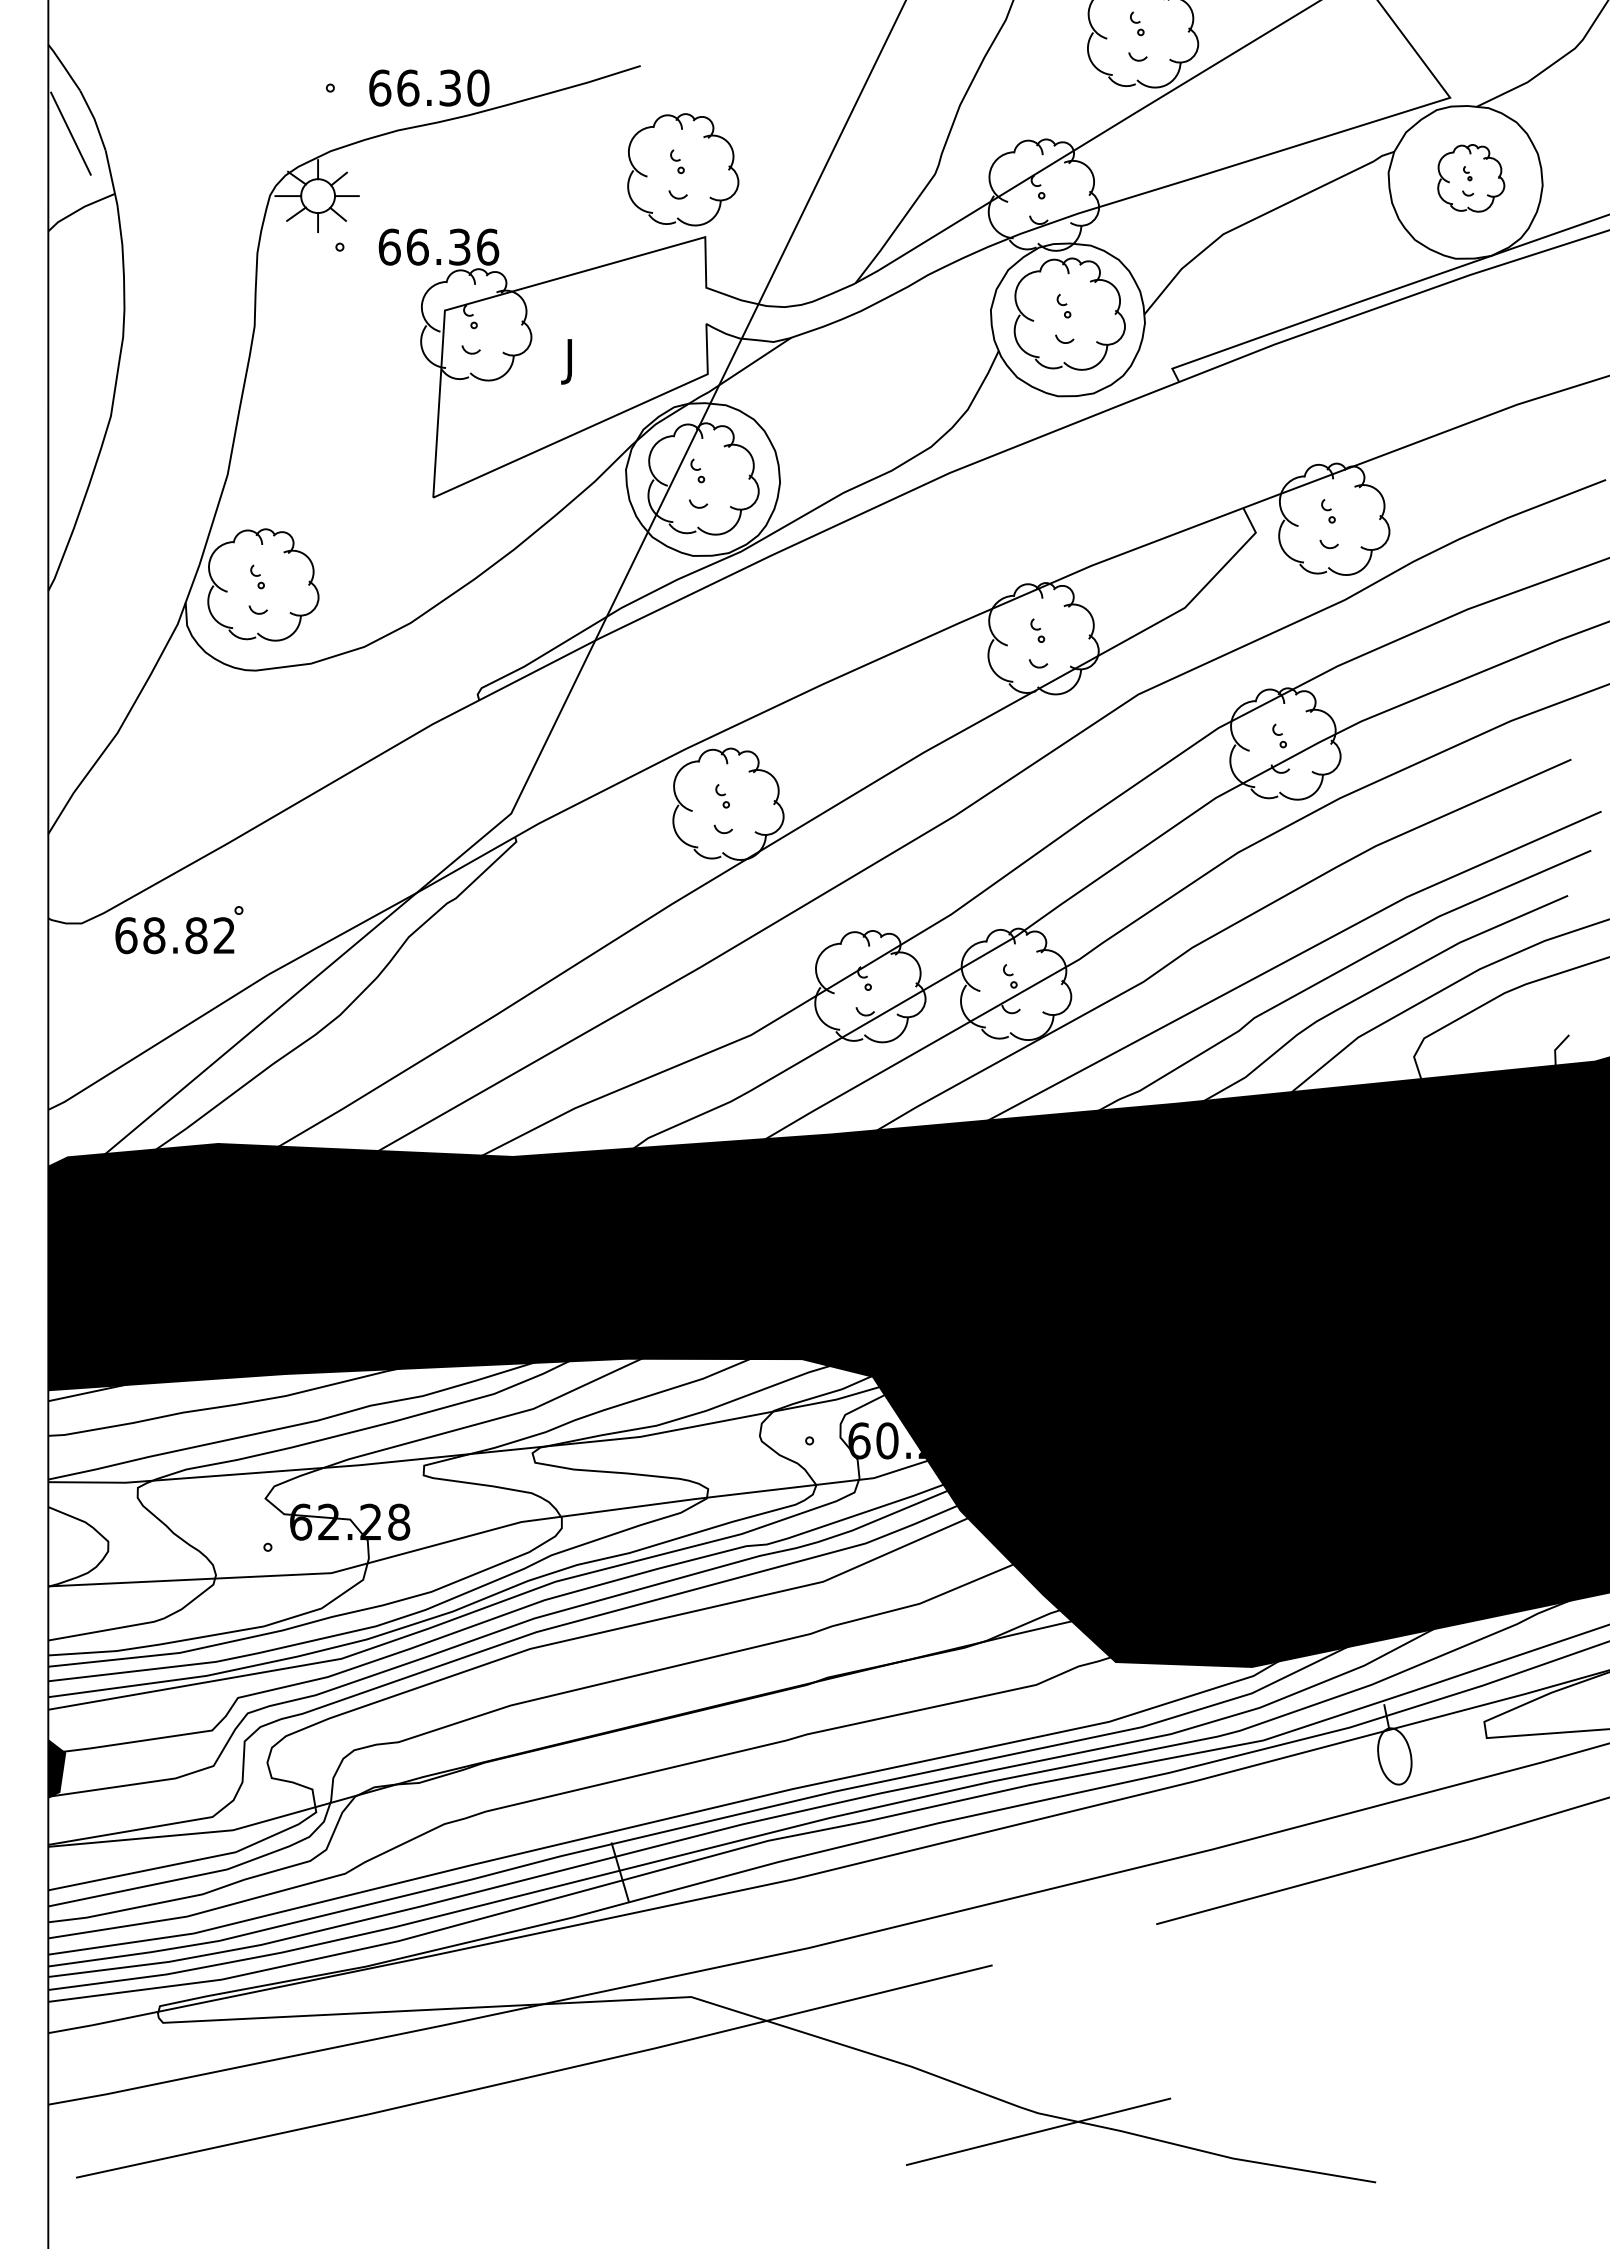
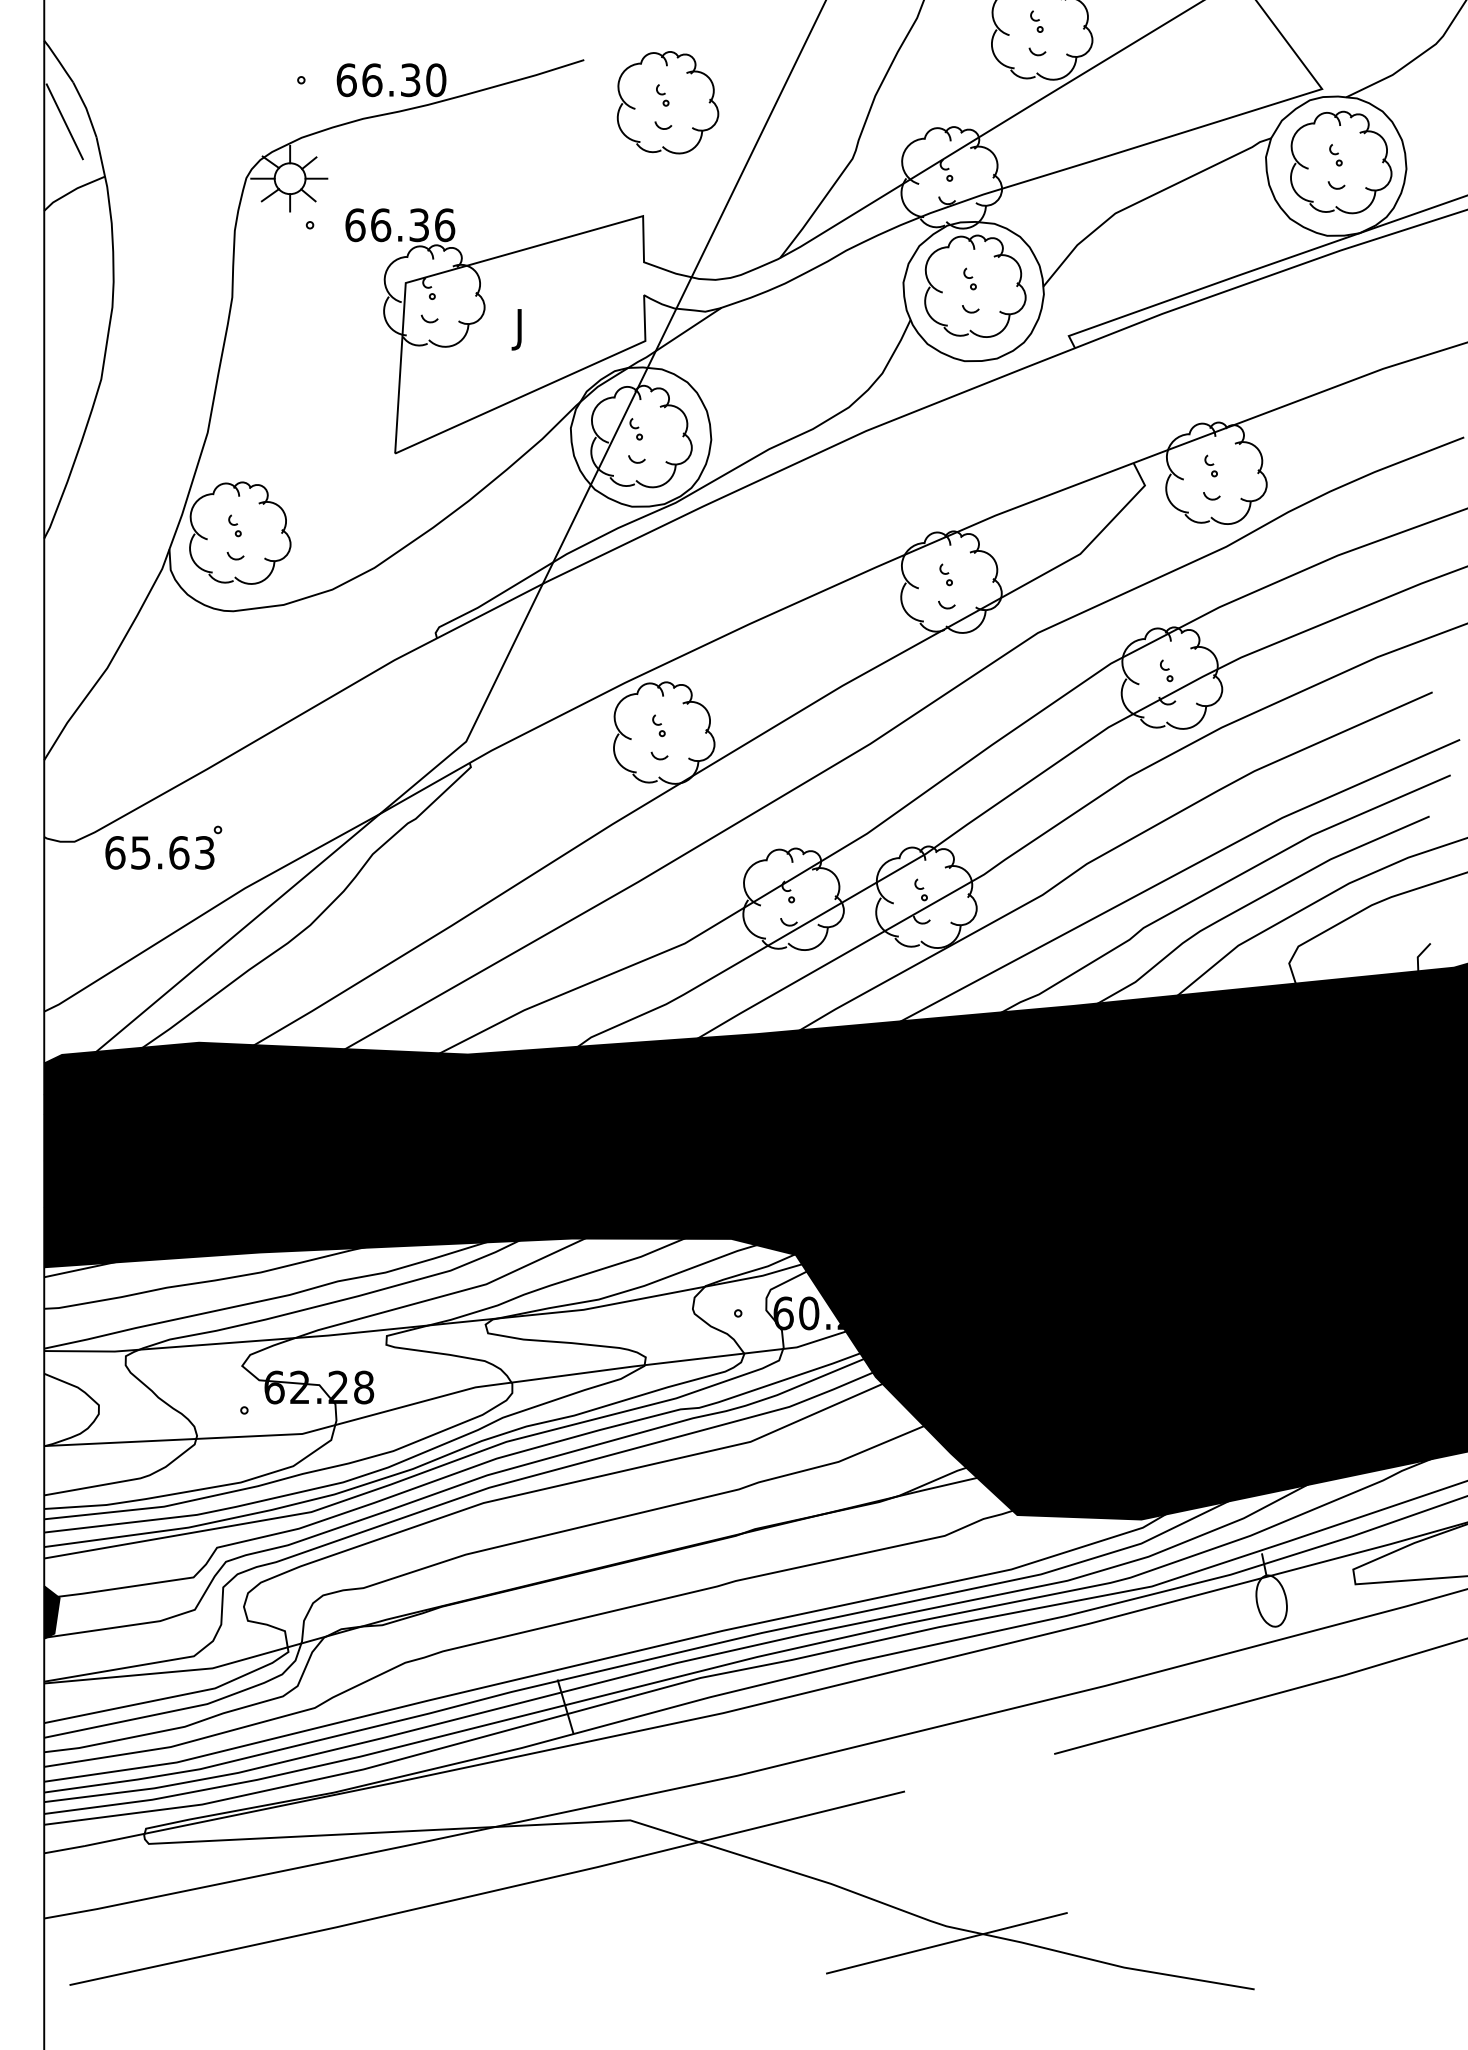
part: (682, 169) -> (667, 102), moved
part: (1471, 178) -> (1341, 162), size x1.67
text: (189, 935) -> (172, 852), 68.82 -> 65.63

